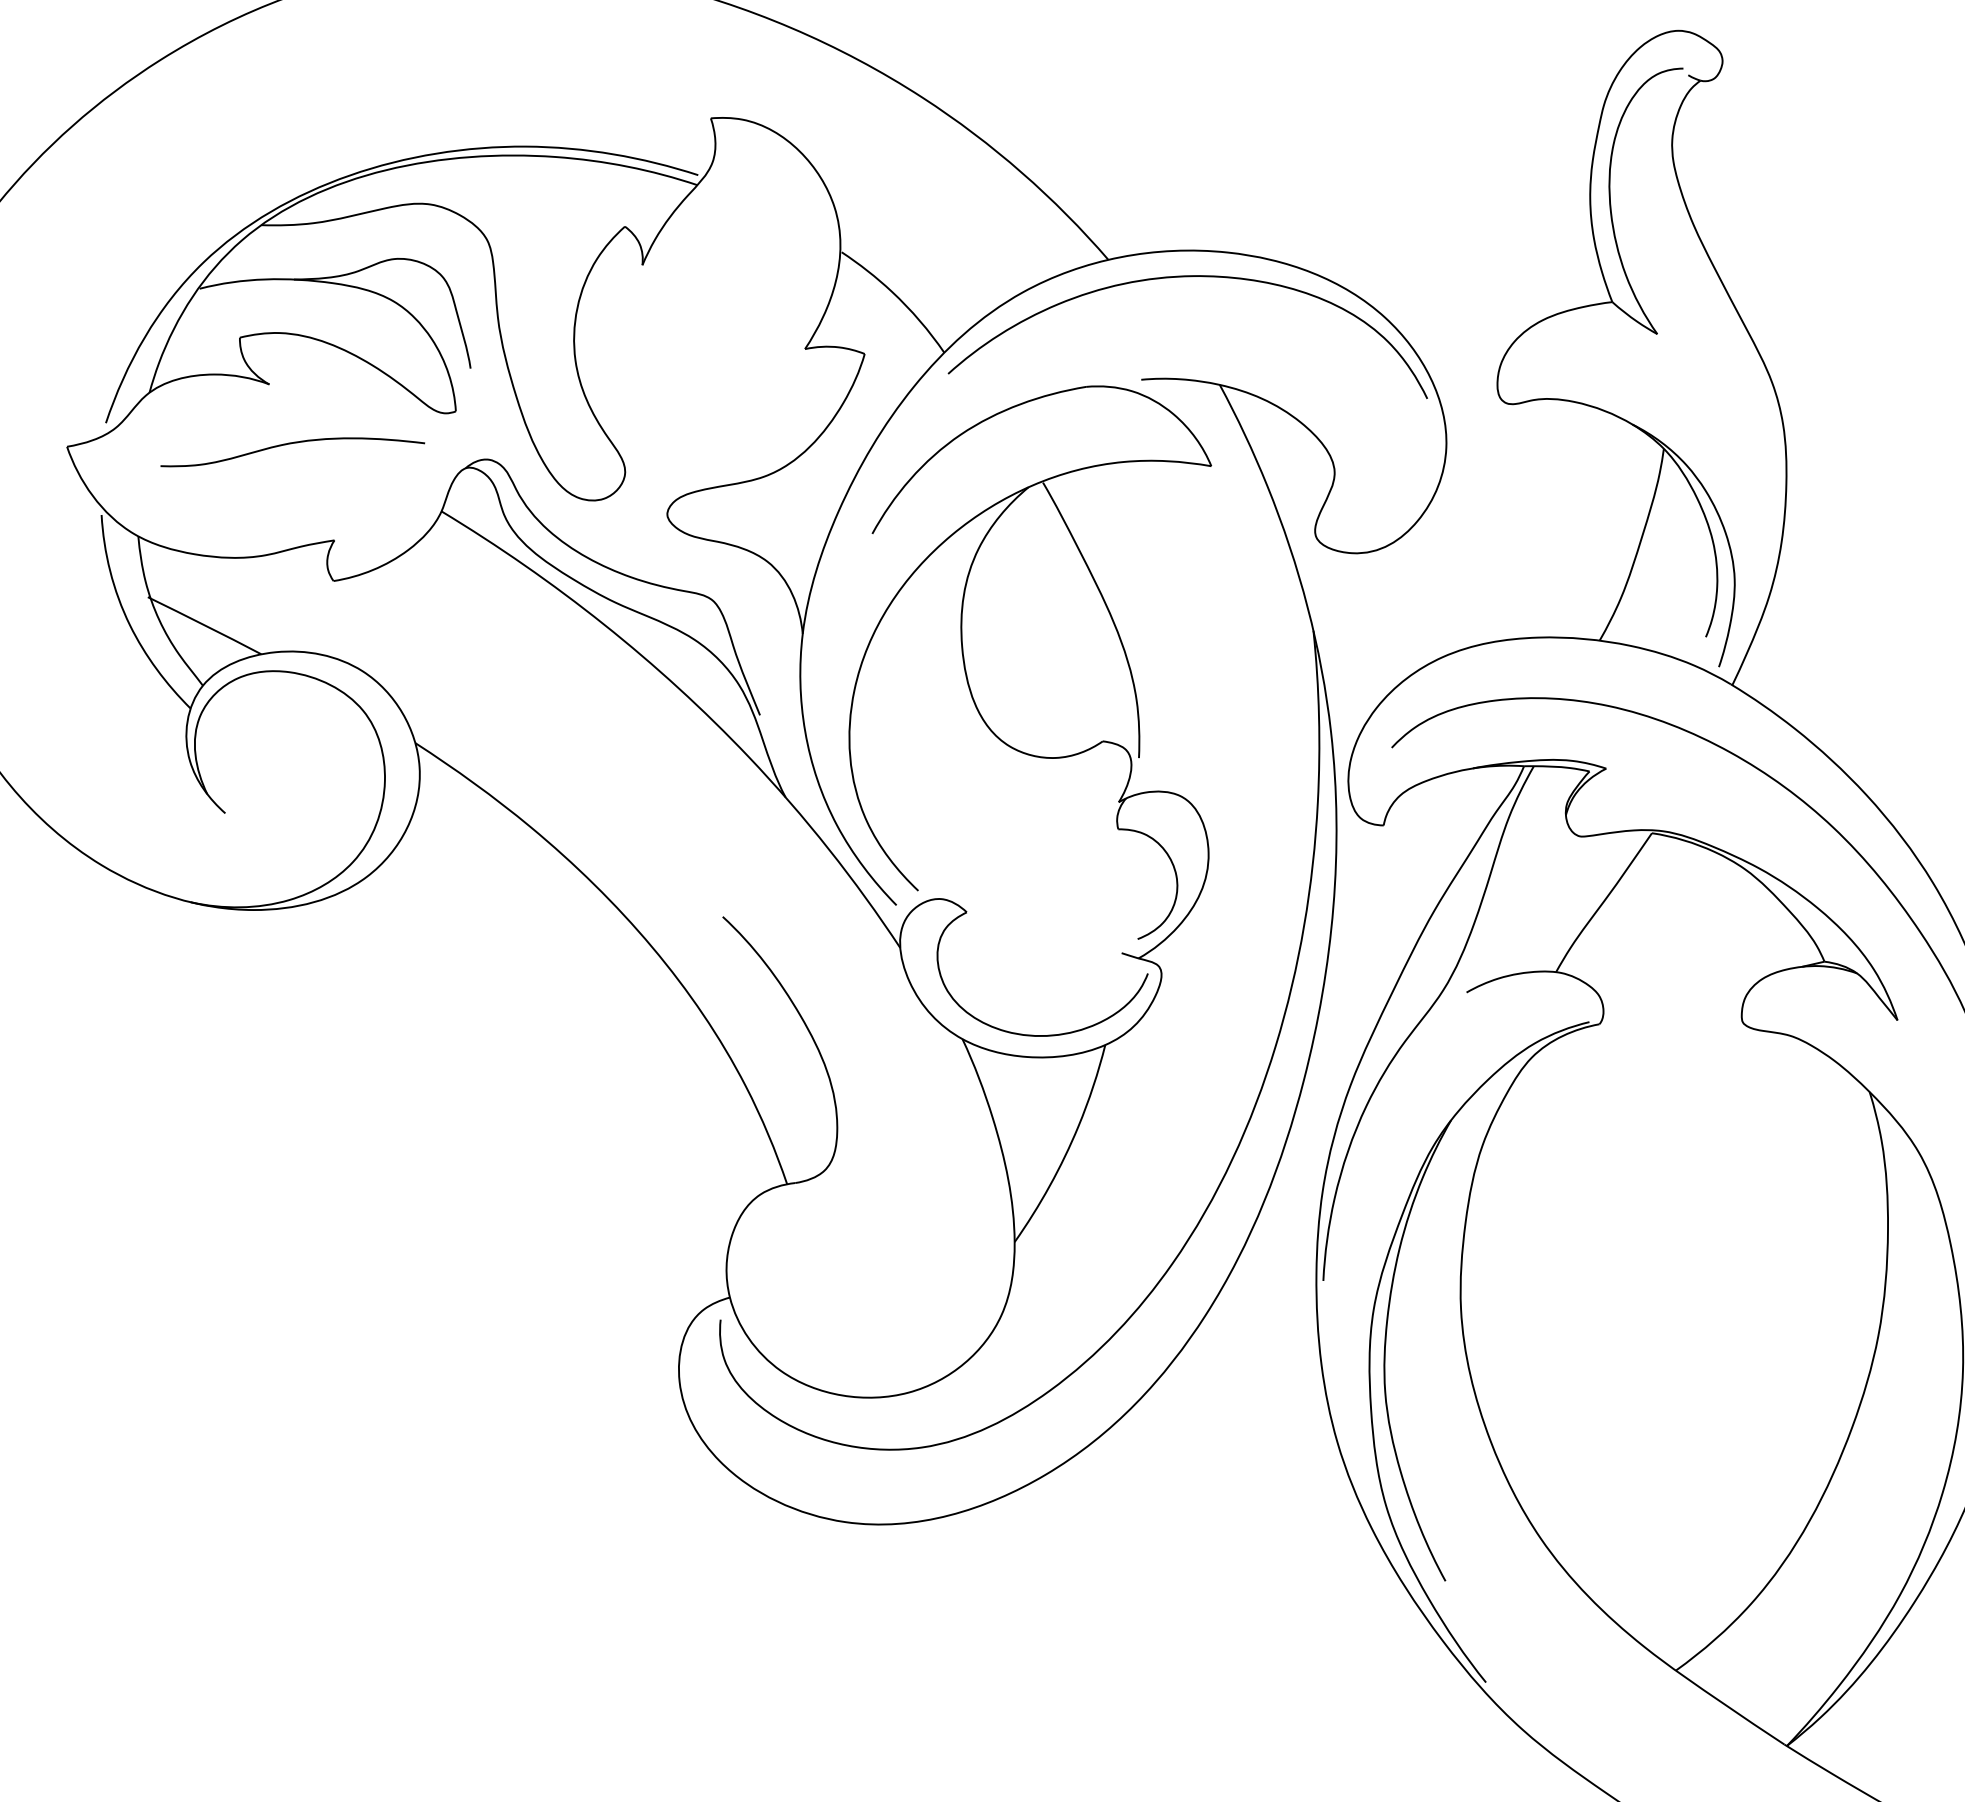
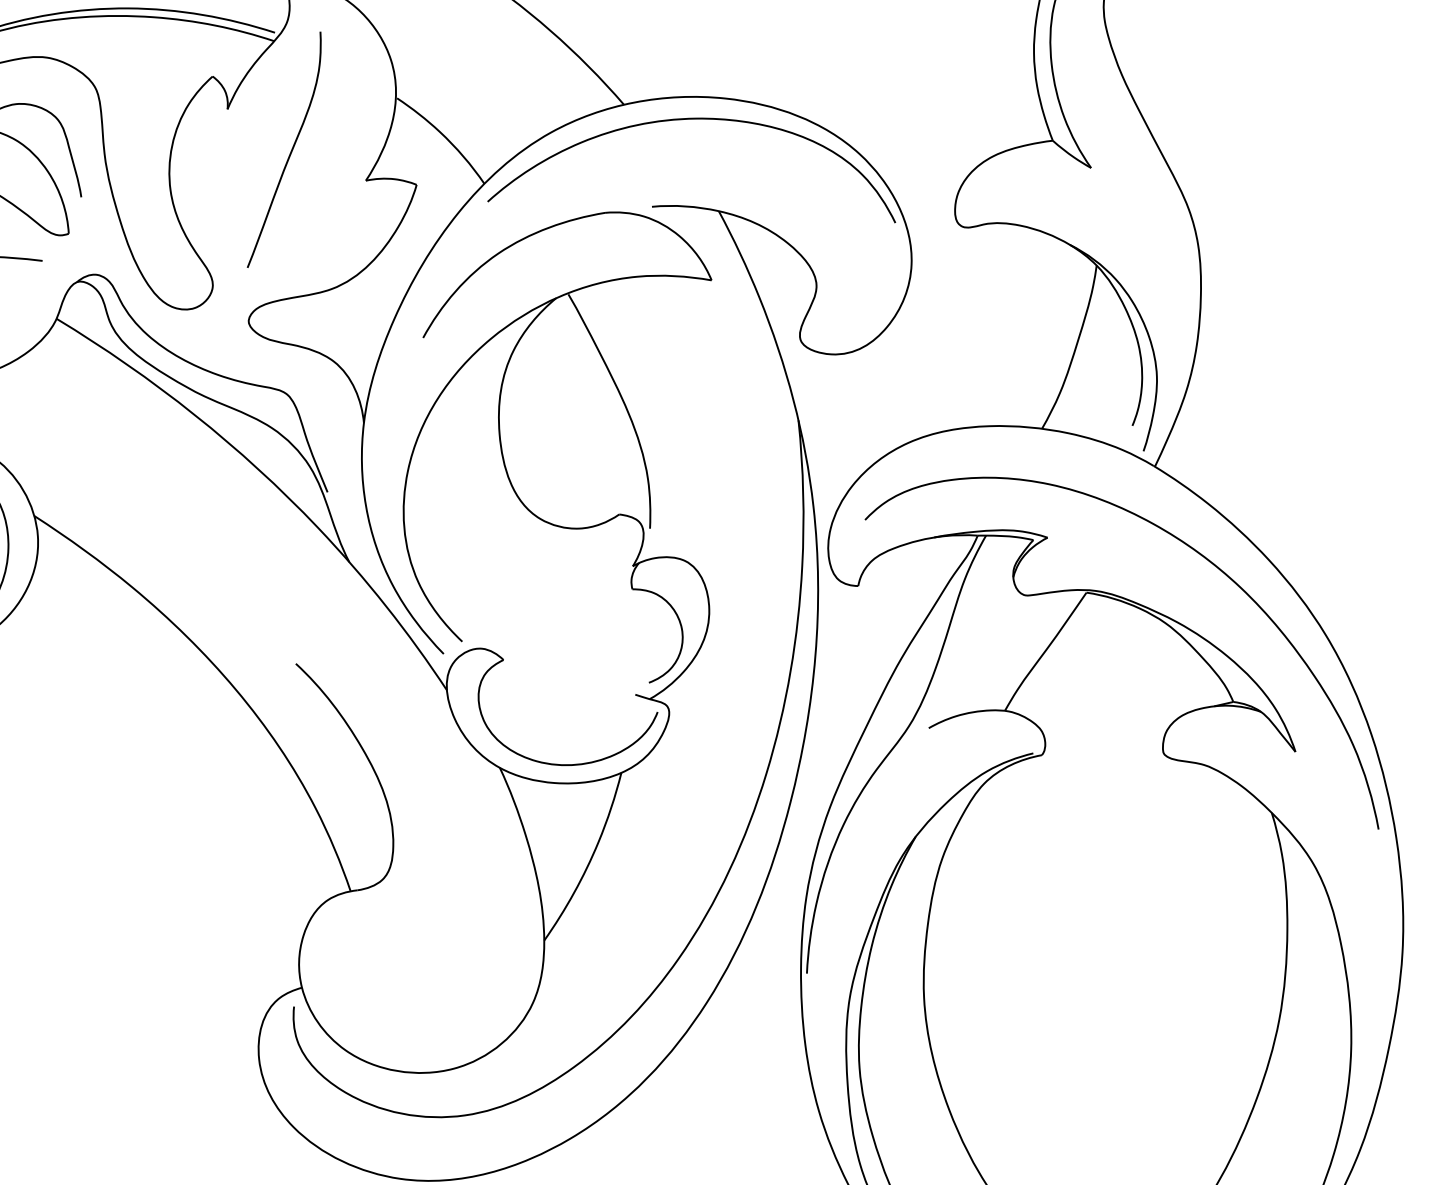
curve: (716, 314) -> (290, 151), added

